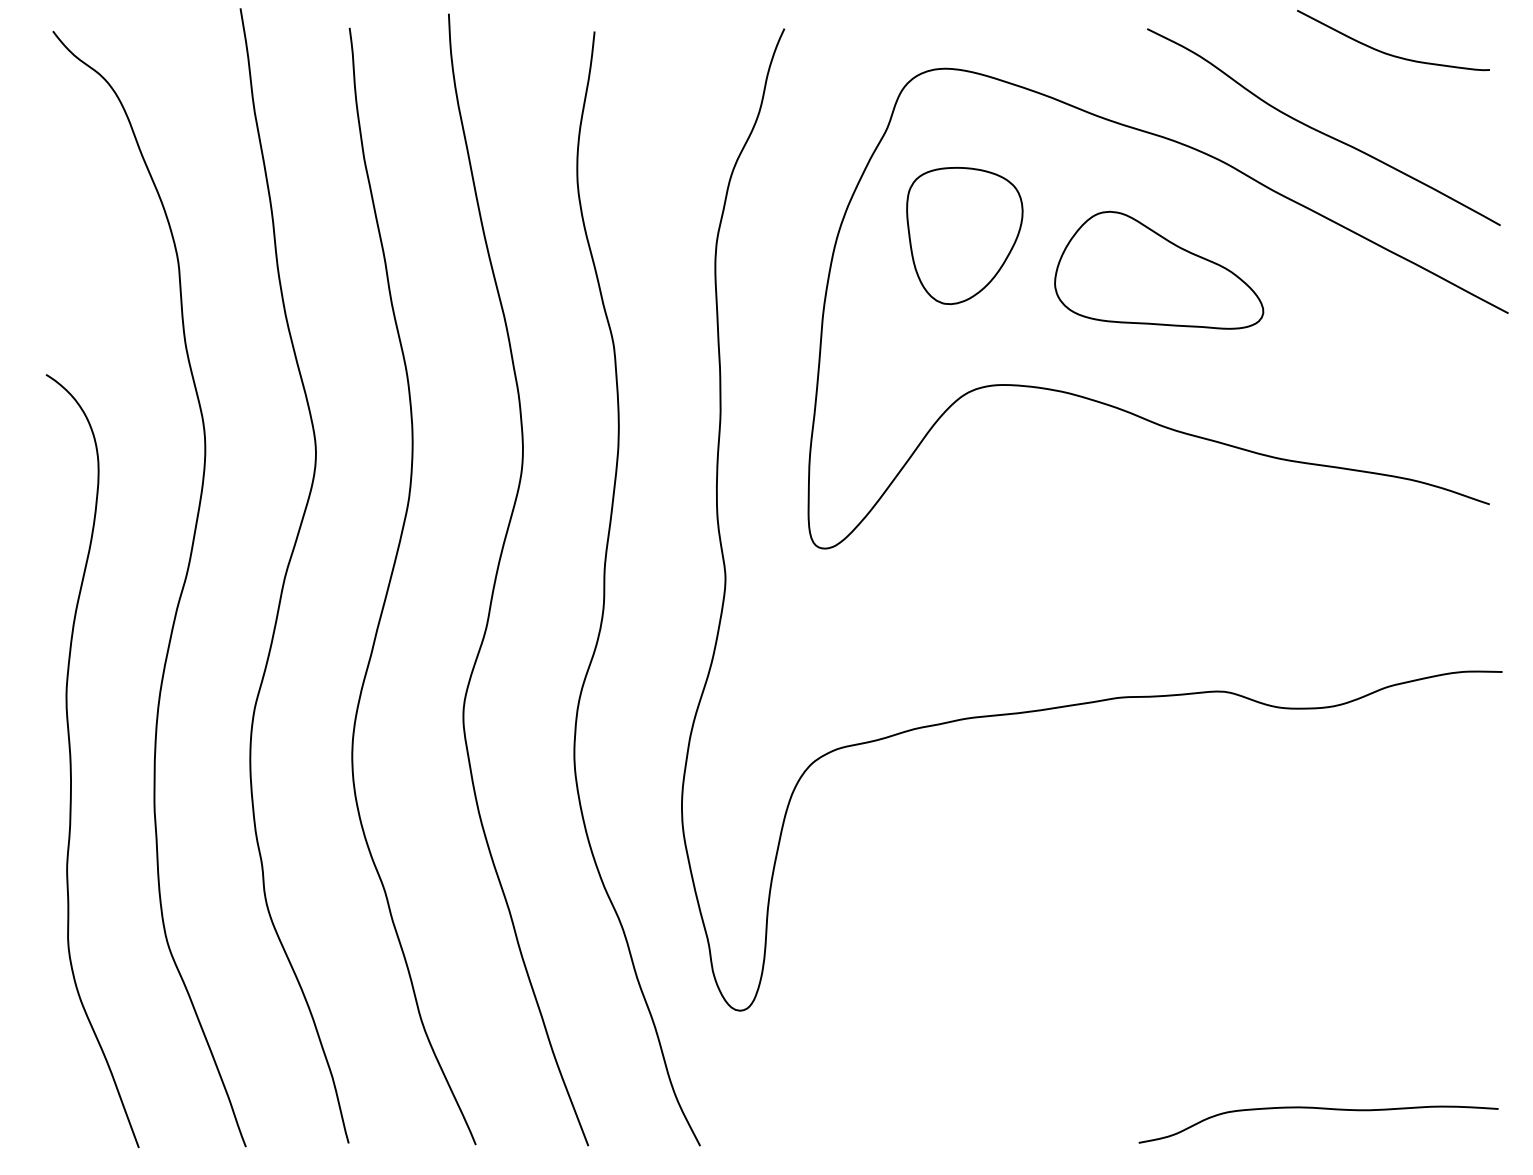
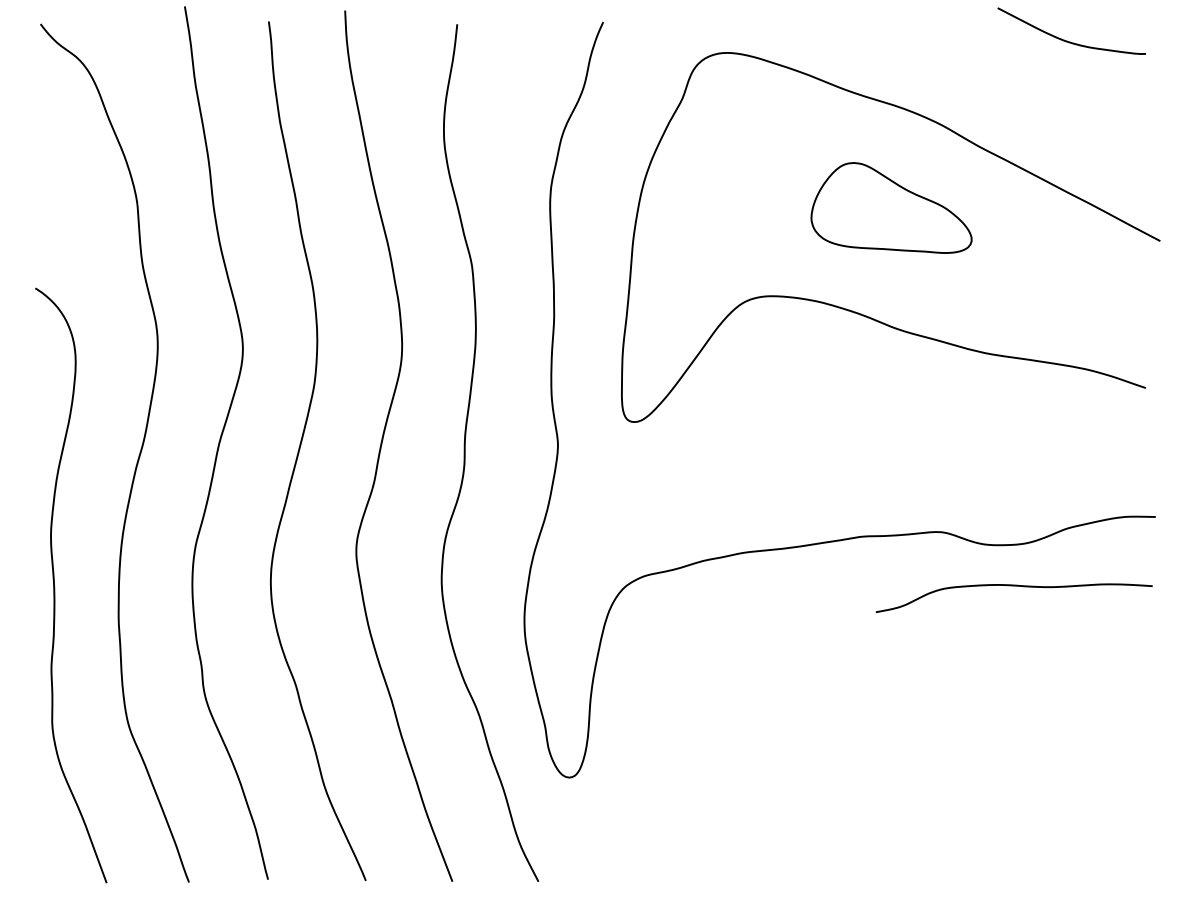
curve: (1322, 131) -> (1017, 101), removed
part: (964, 235) -> (741, 181), removed
curve: (1317, 1109) -> (1013, 586), moved

